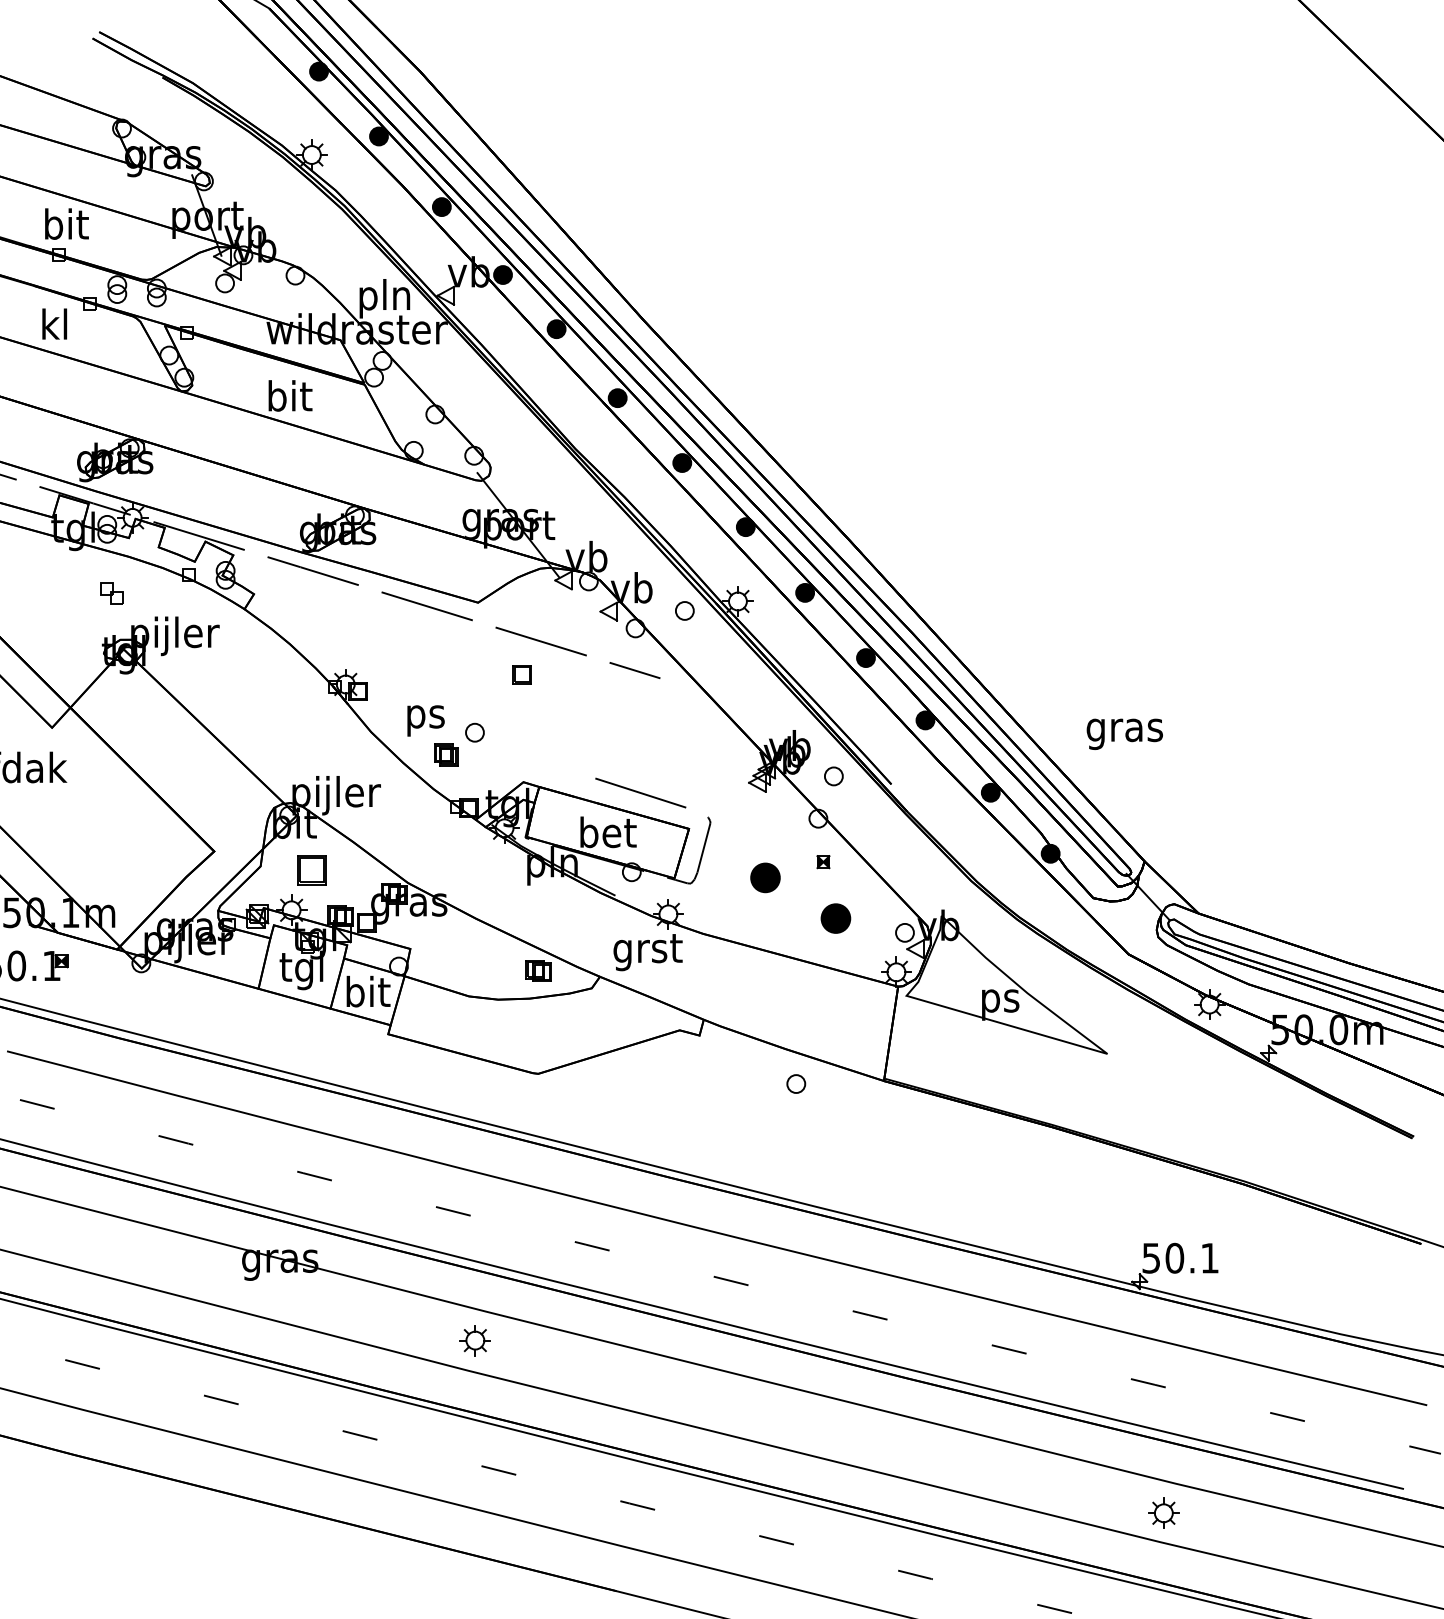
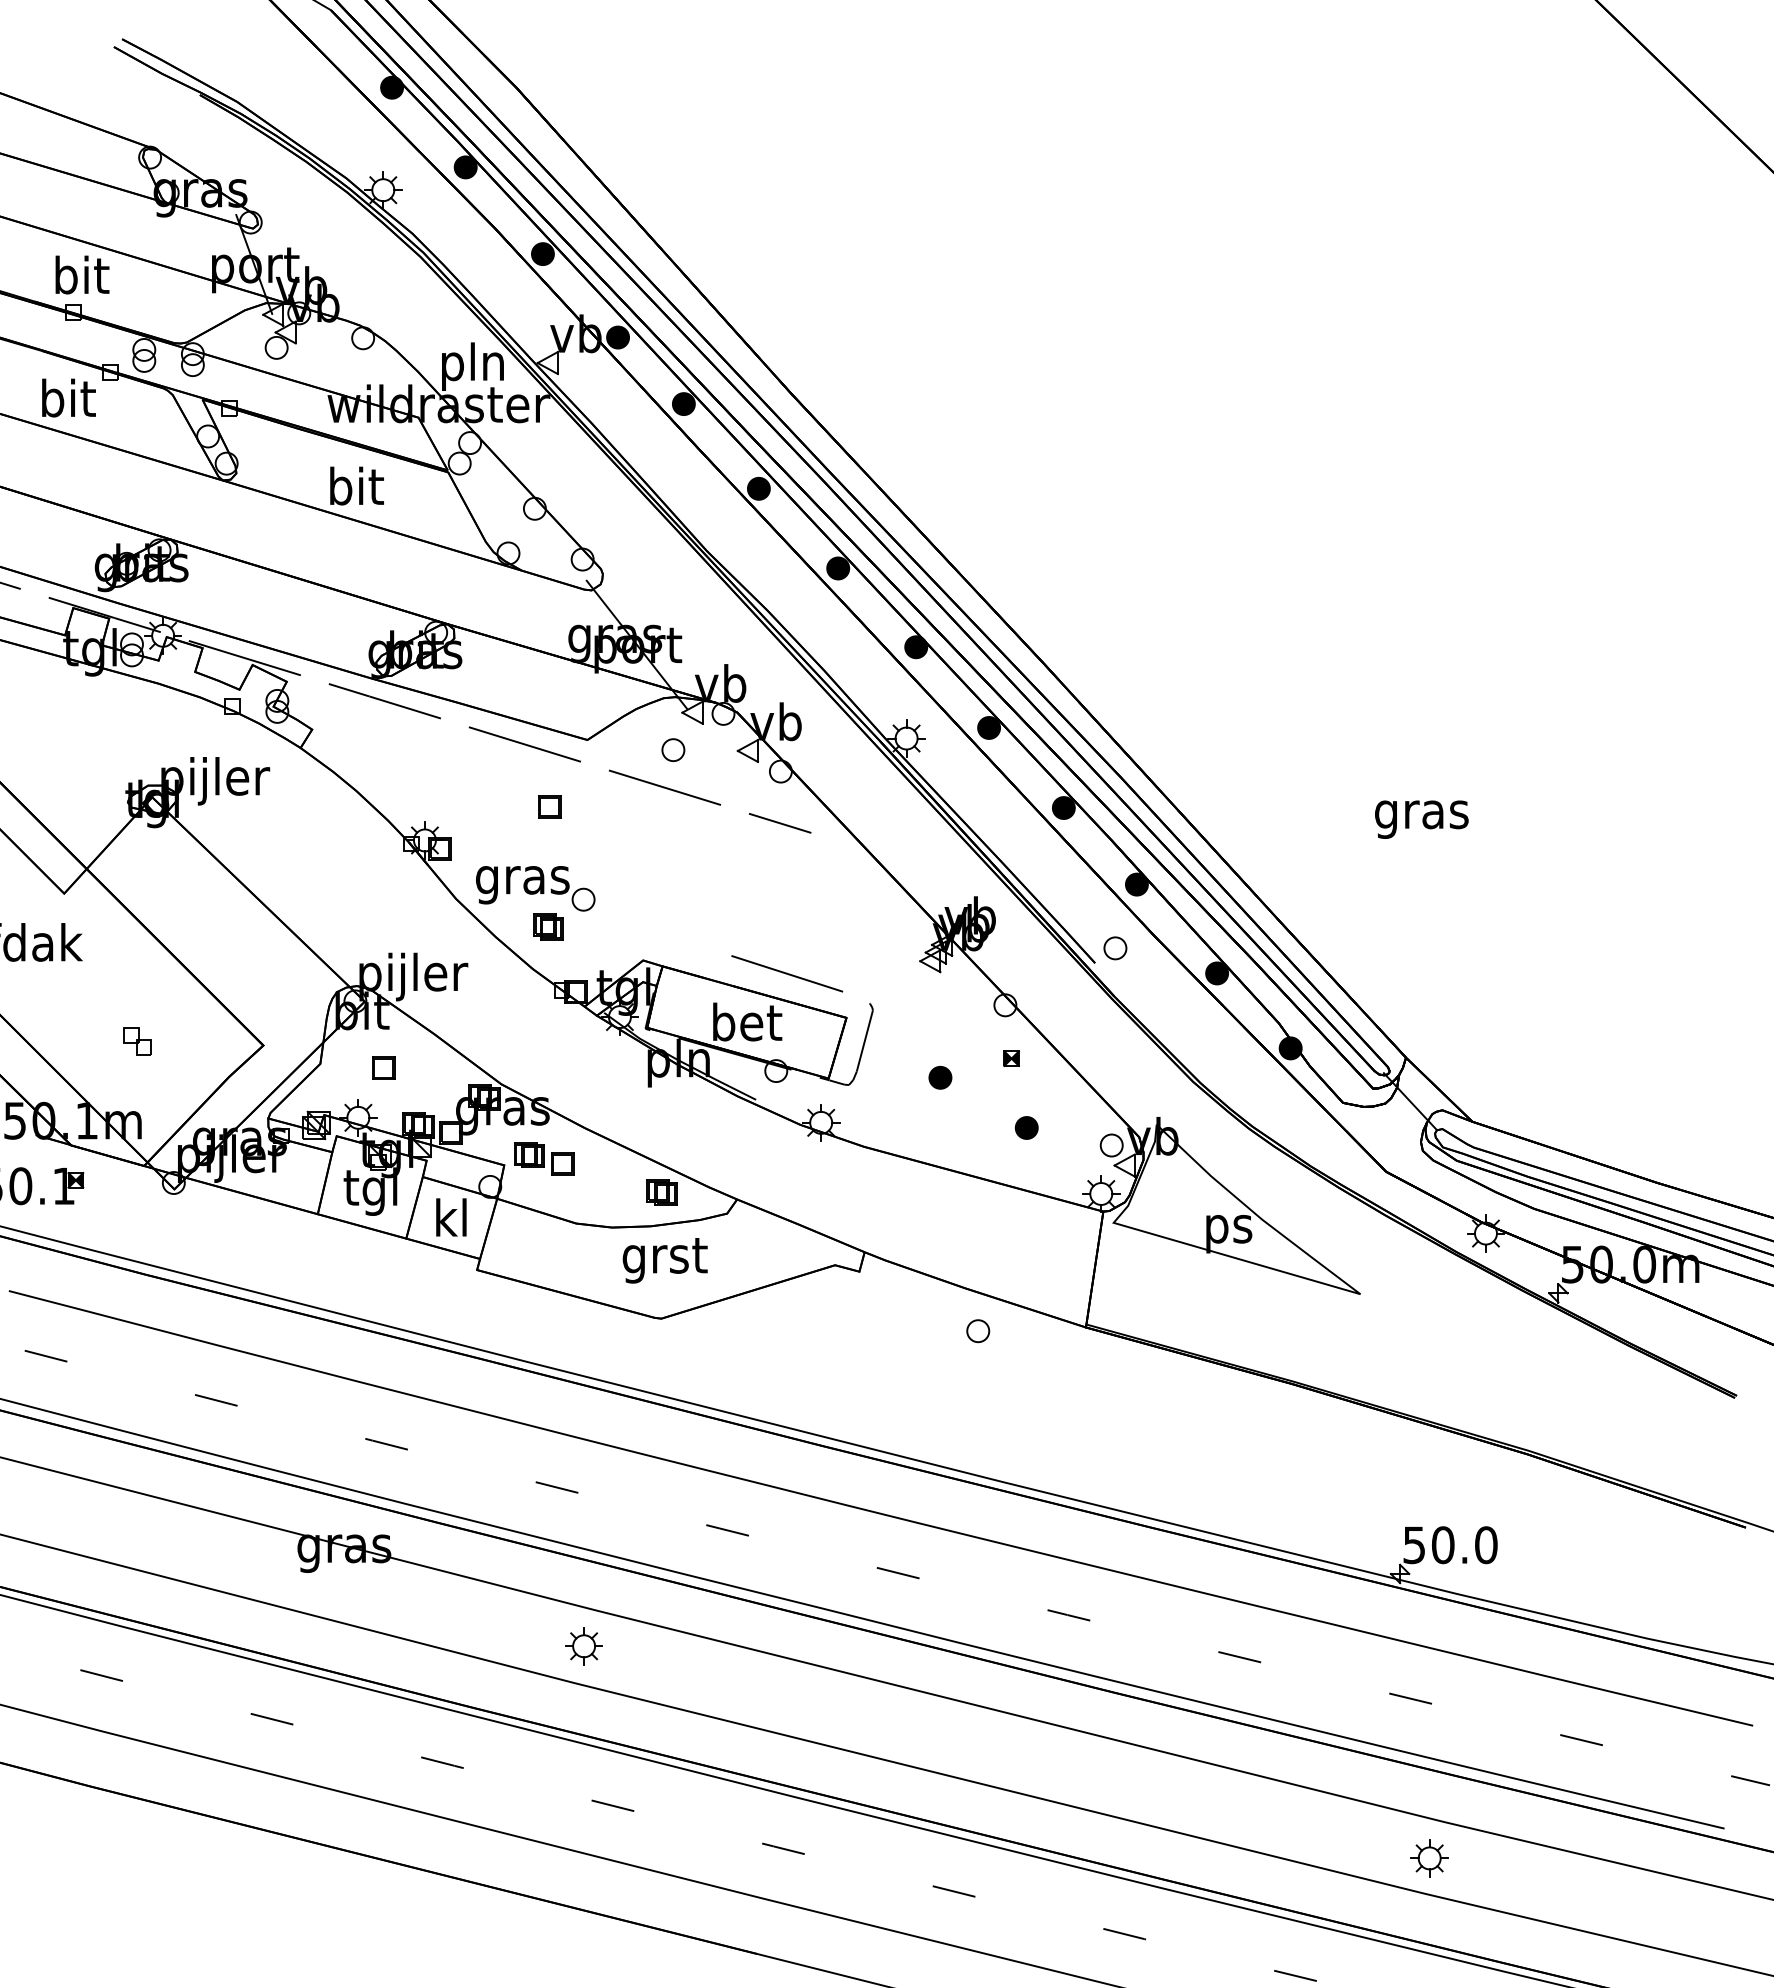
text: (55, 323) -> (68, 397), kl -> bit
part: (111, 593) -> (137, 1041), moved
part: (684, 610) -> (673, 749), moved
part: (522, 674) -> (549, 806), moved
text: (425, 721) -> (522, 885), ps -> gras
text: (1124, 734) -> (1421, 819), moved
part: (833, 776) -> (1115, 948), moved
part: (312, 869) -> (383, 1067), size x0.62
part: (765, 877) -> (940, 1077), size x0.62
part: (835, 918) -> (1026, 1127), size x0.62
part: (443, 943) -> (544, 1158), added
text: (647, 952) -> (664, 1260), moved
text: (368, 991) -> (452, 1217), bit -> kl
text: (1210, 1258) -> (1486, 1545), 50.1 -> 50.0

